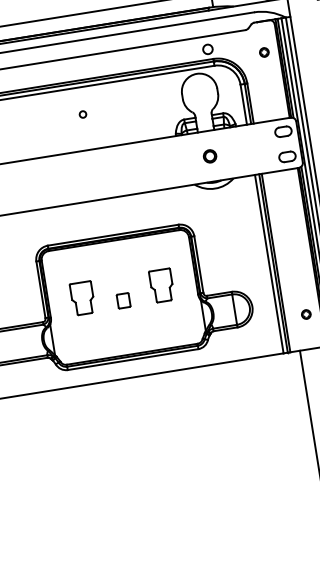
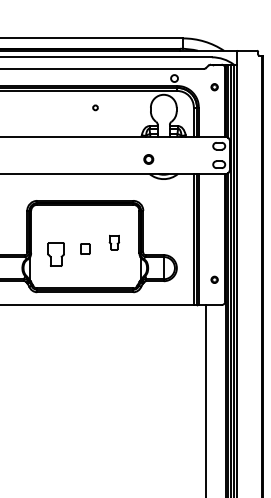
circle: (82, 114) -> (95, 107), moved
part: (209, 156) -> (148, 159), moved
part: (161, 285) -> (114, 242), size x0.6
part: (81, 298) -> (55, 254), moved

